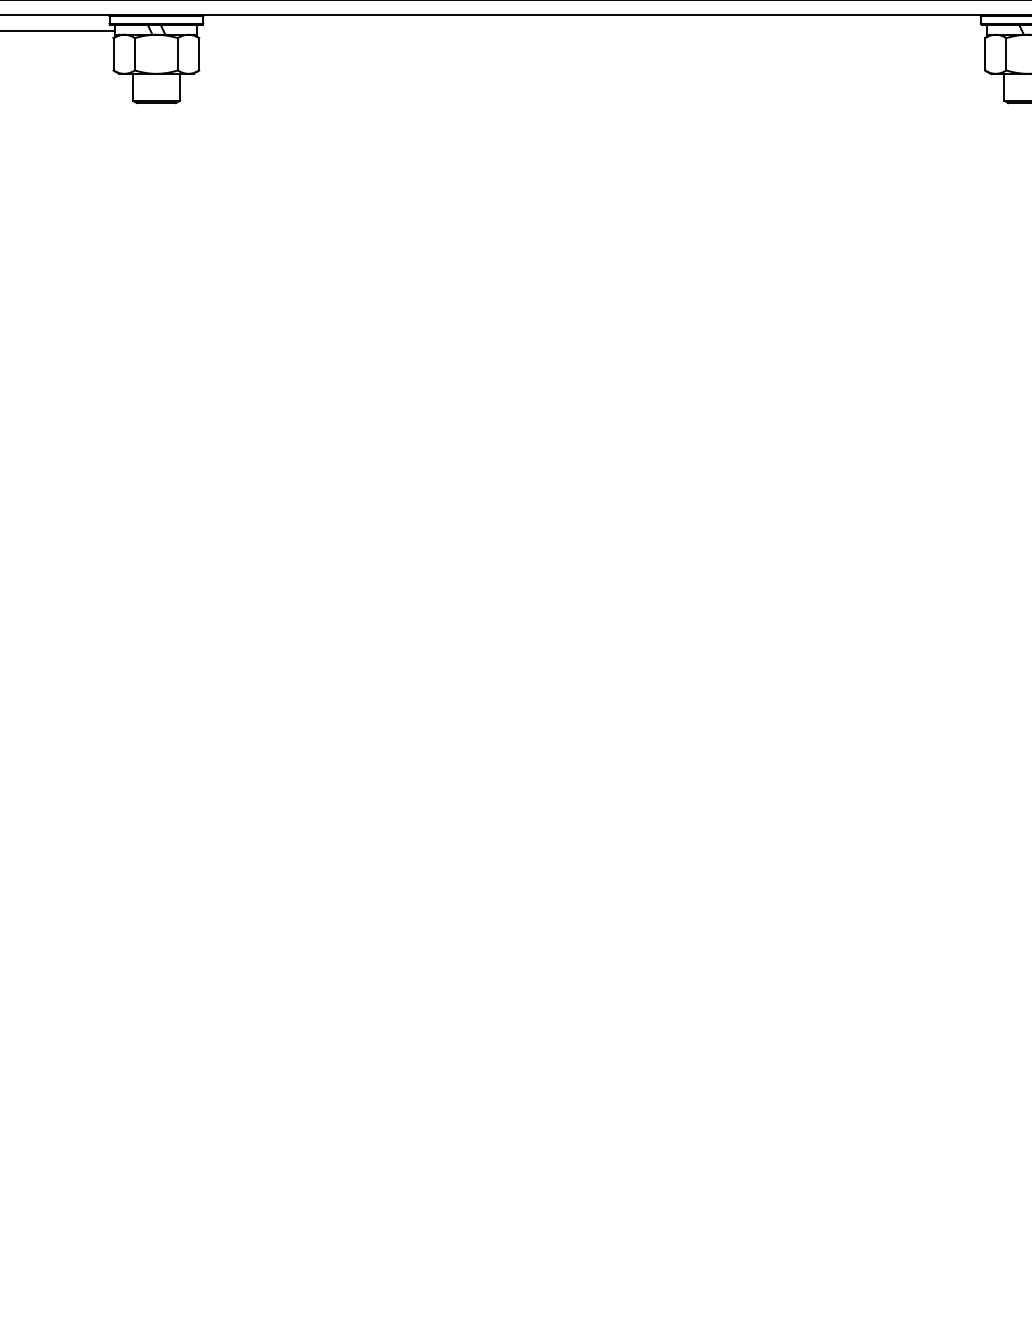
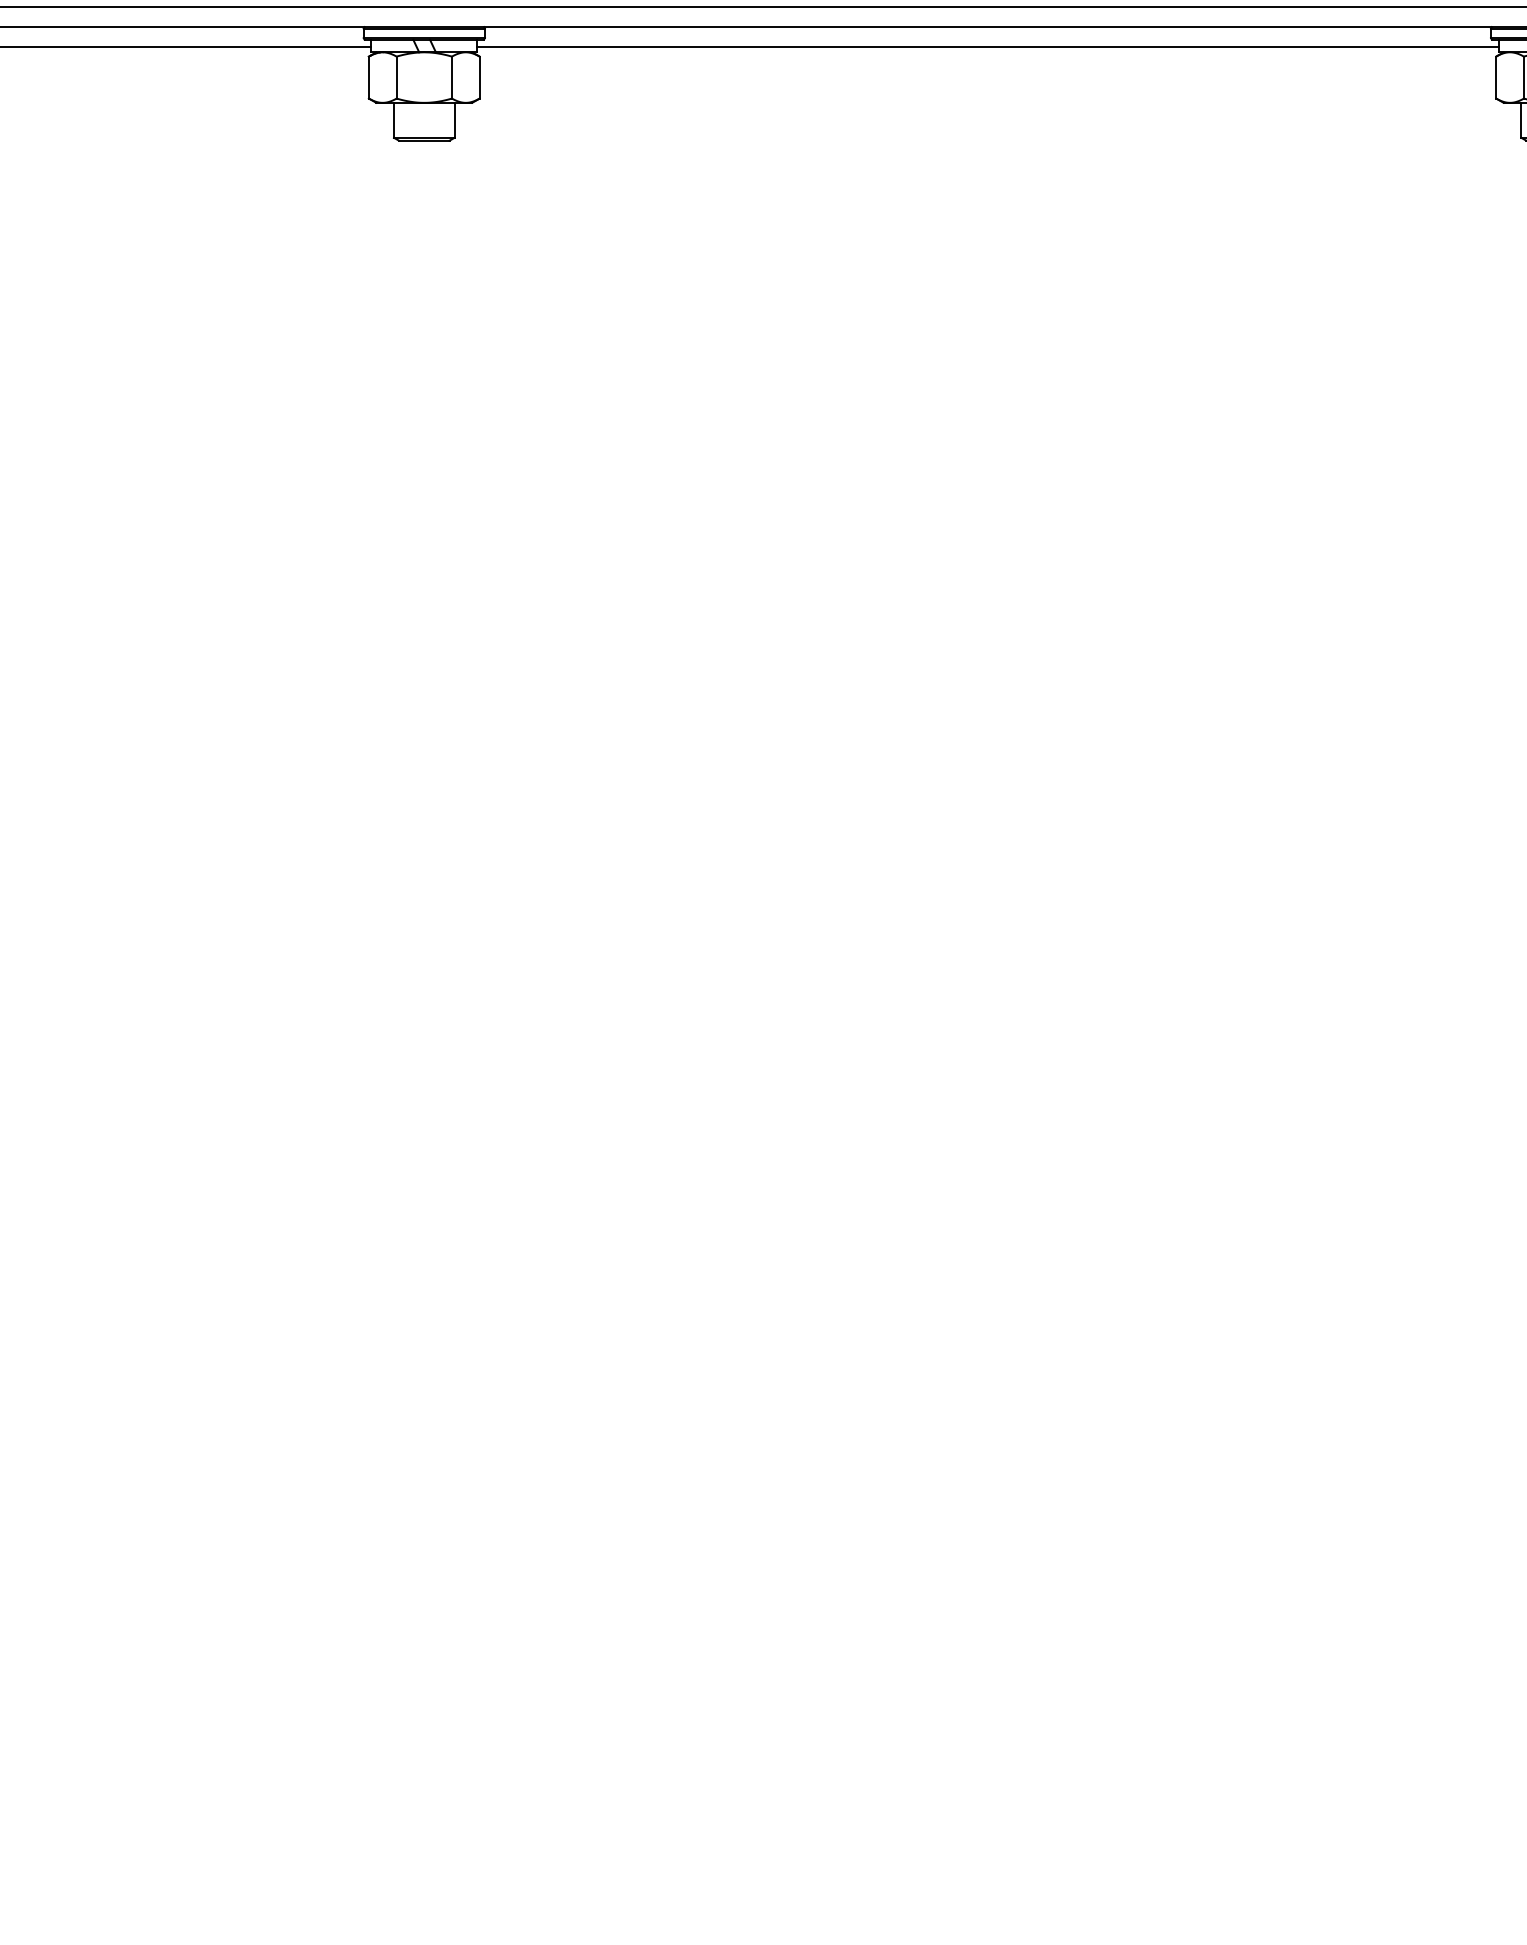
line: (591, 31) -> (987, 47), added

